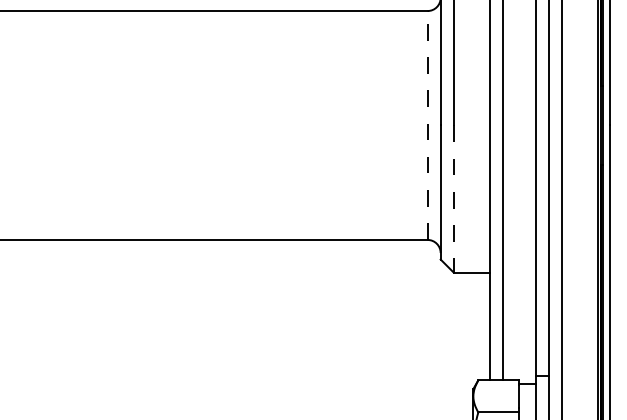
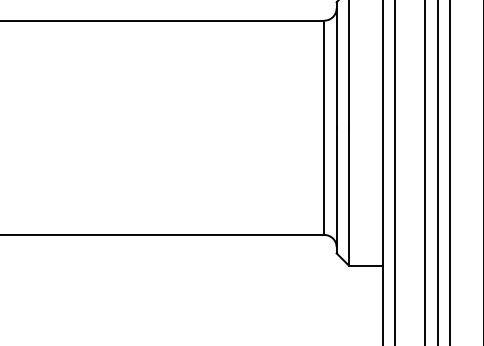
line: (427, 124) -> (324, 126), dashed -> solid
line: (453, 199) -> (348, 197), dashed -> solid

